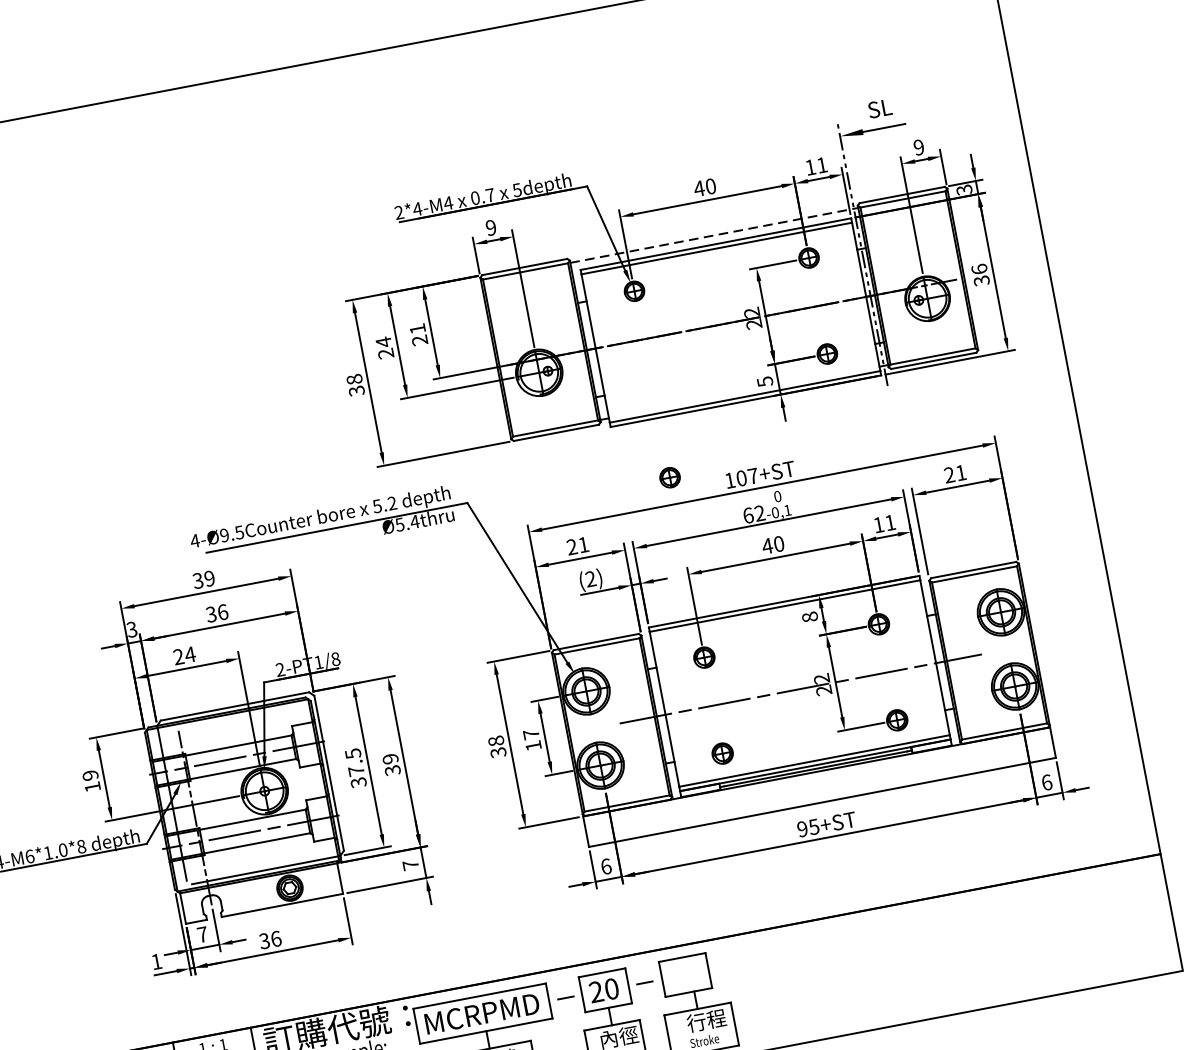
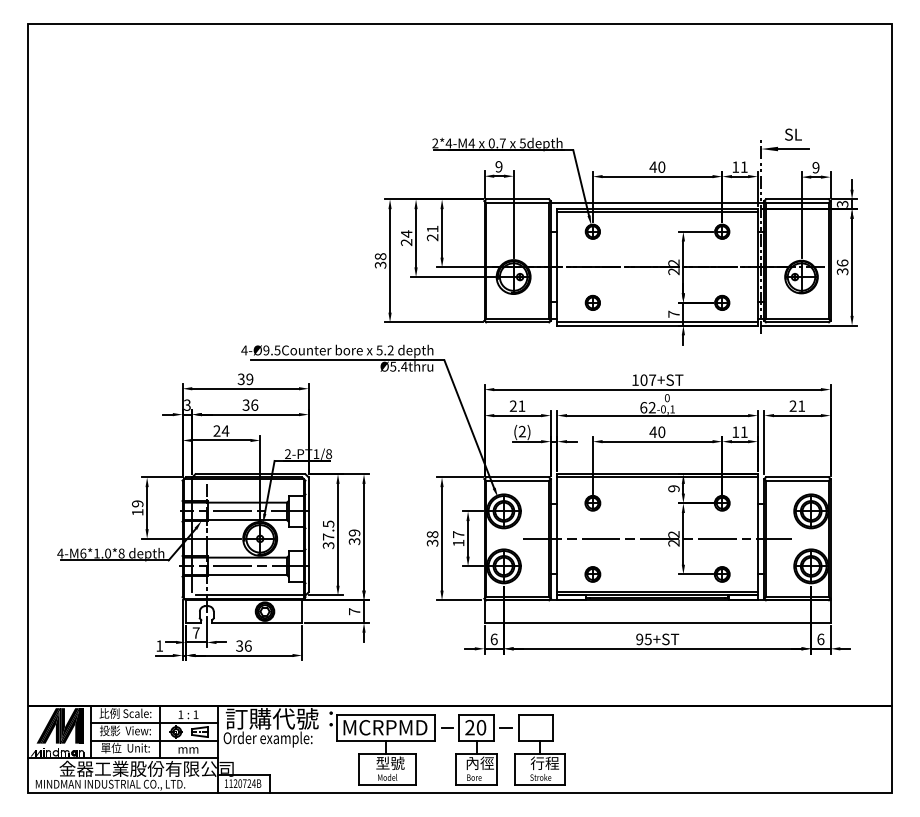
line: (714, 235) -> (657, 202), dashed -> solid
text: (764, 380) -> (673, 313), 5 -> 7
part: (669, 477) -> (592, 302), moved
text: (809, 616) -> (673, 488), 8 -> 9

